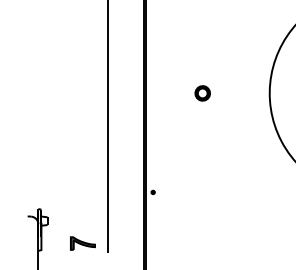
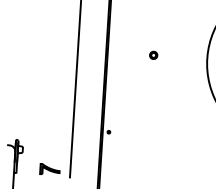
part: (202, 93) -> (153, 55), size x0.62

